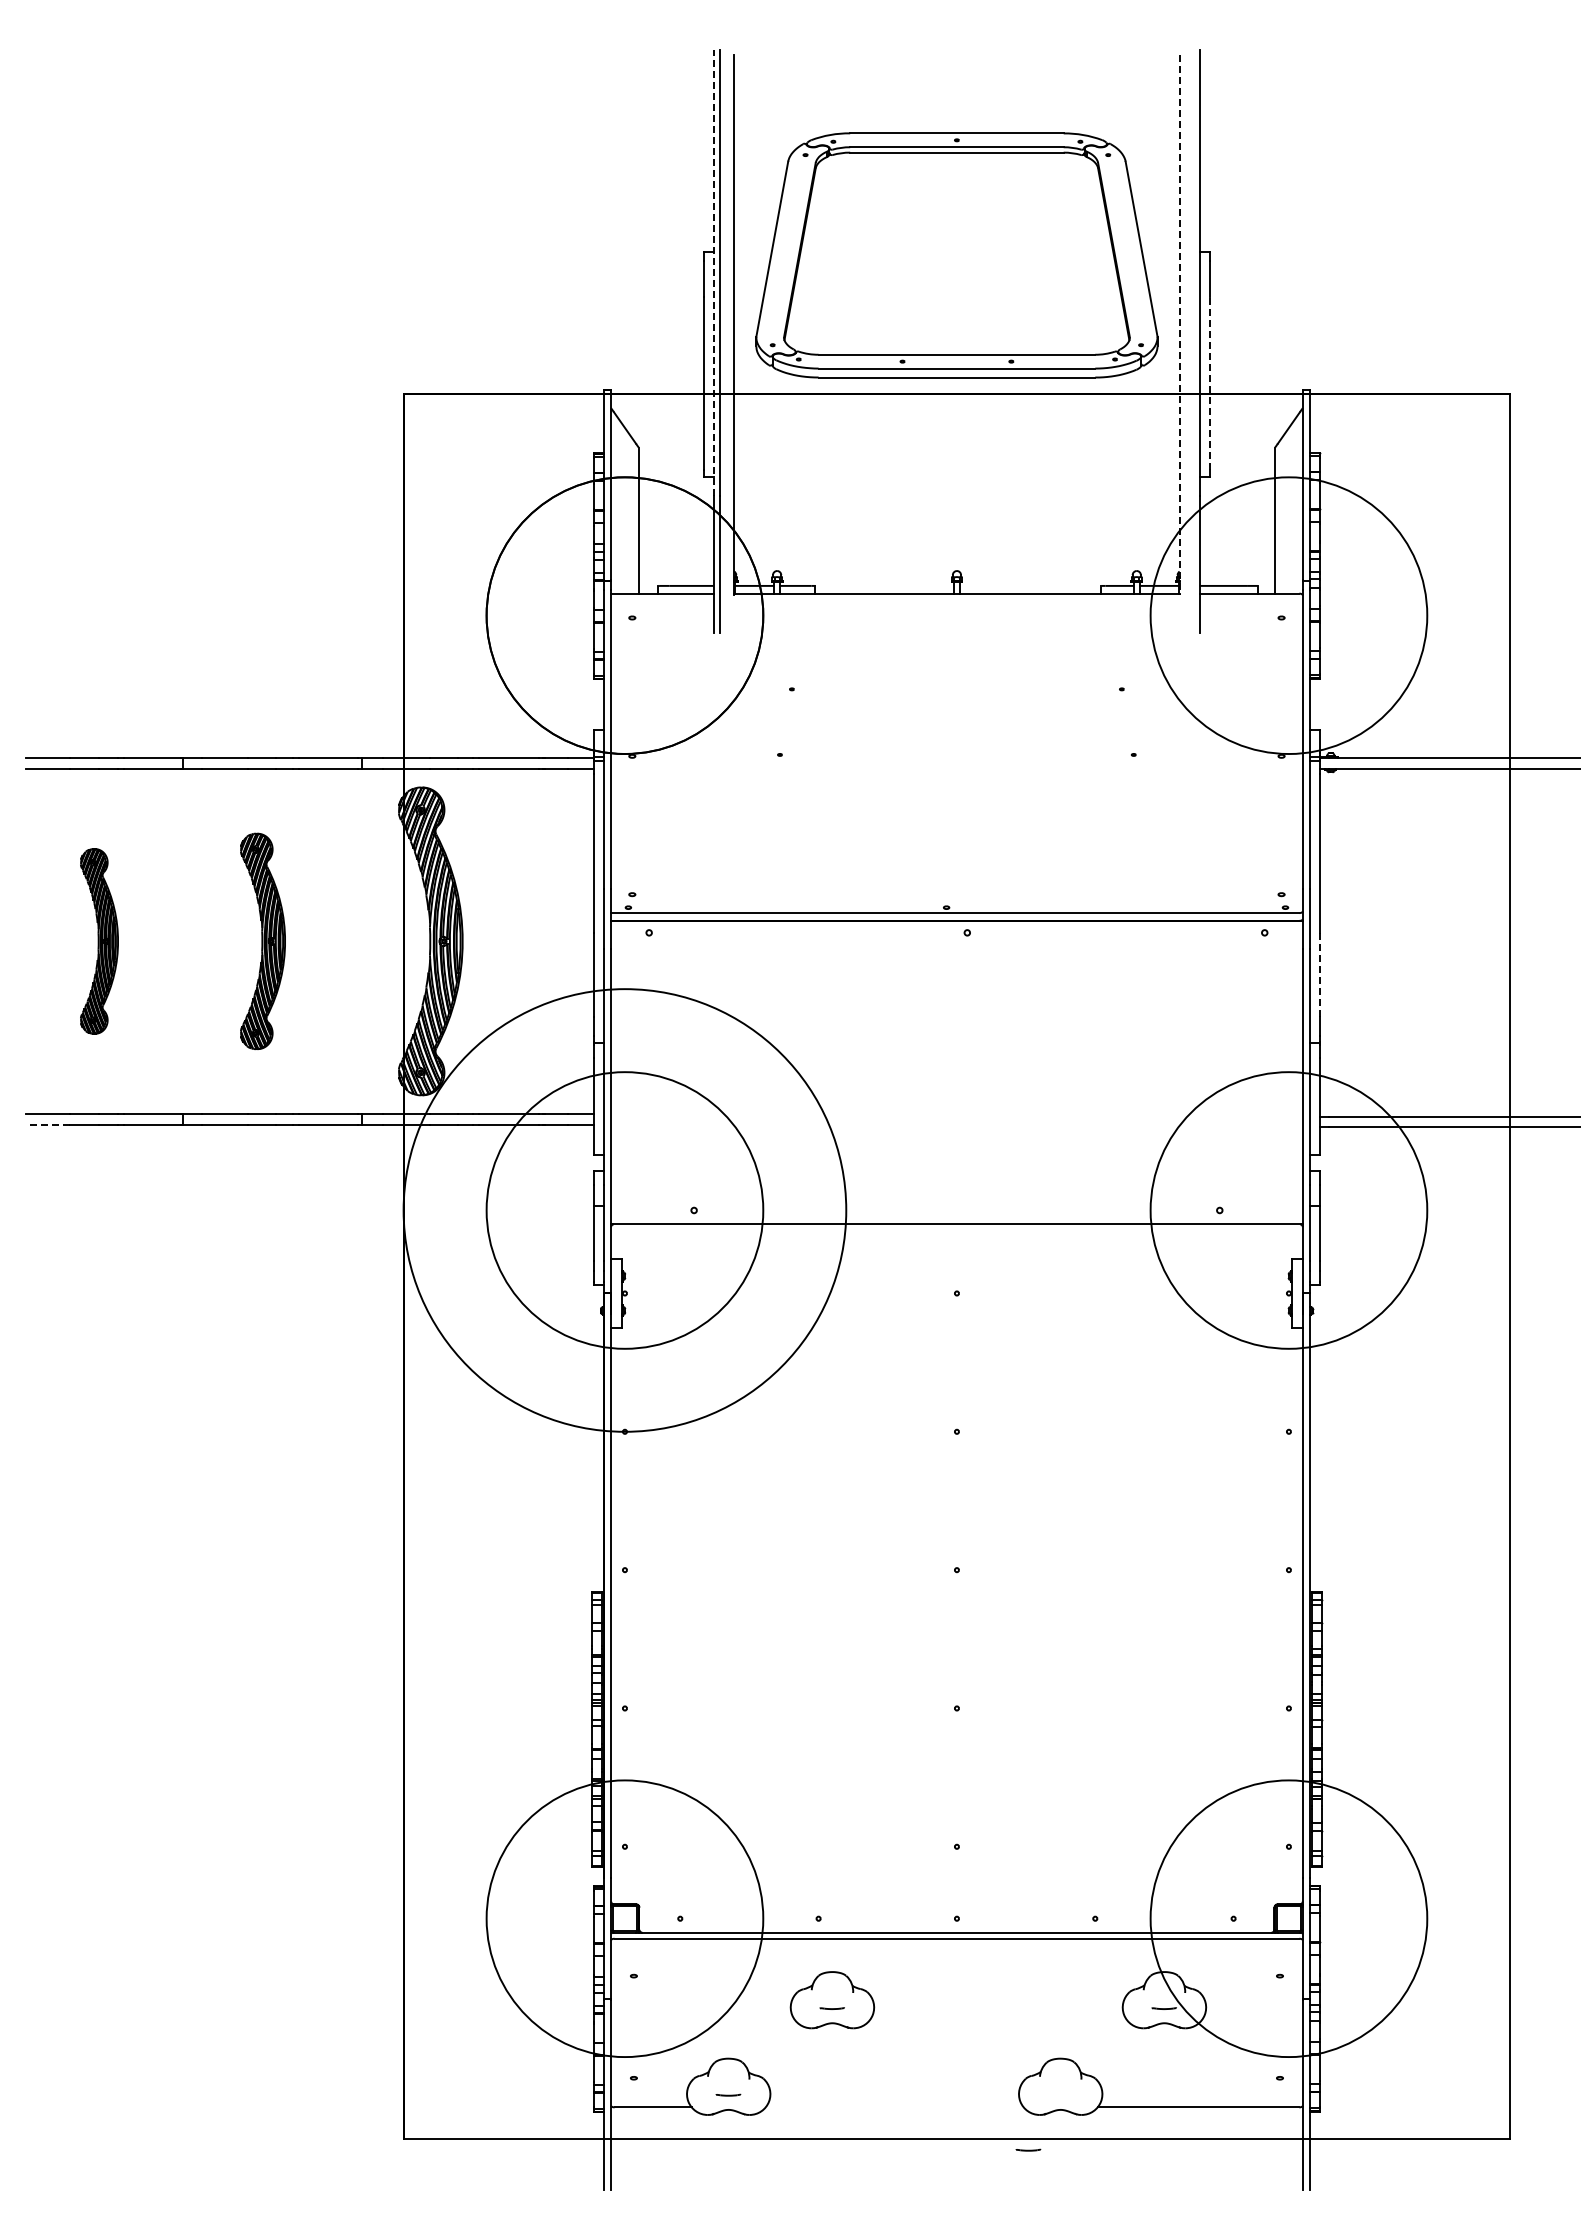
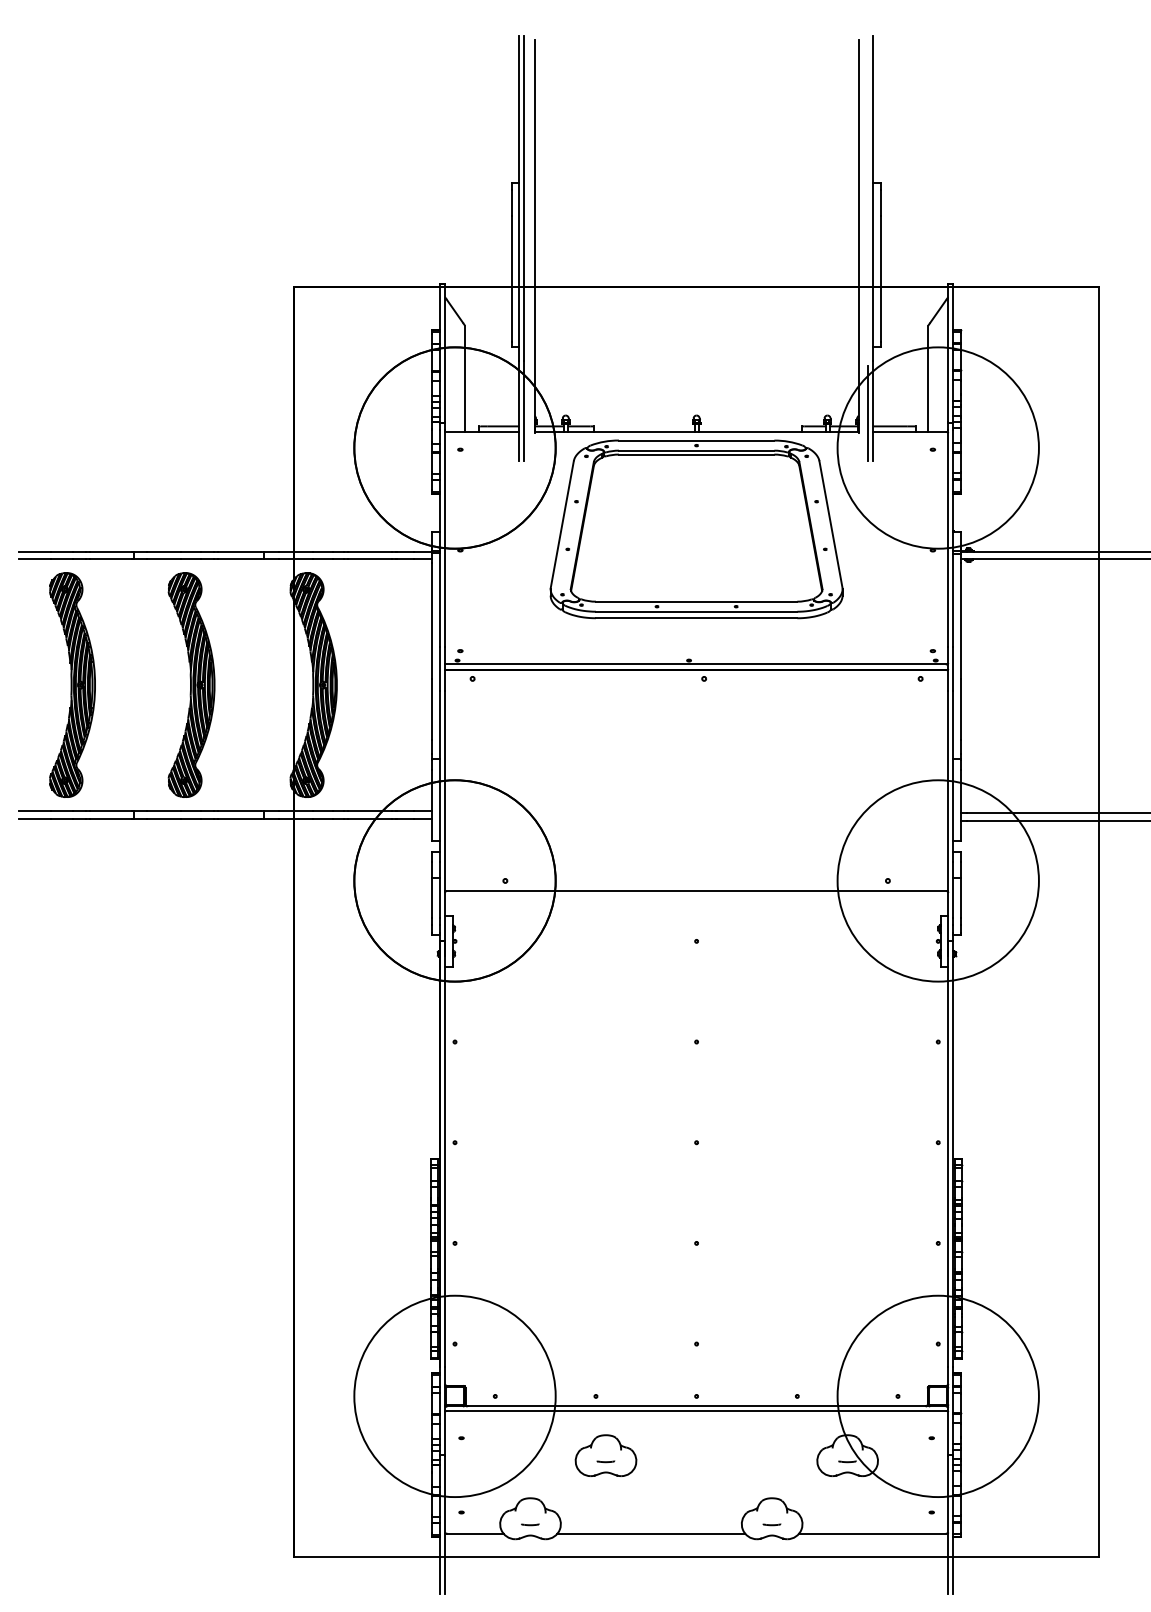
part: (956, 255) -> (696, 529), moved
line: (713, 272) -> (519, 198), dashed -> solid
line: (1179, 325) -> (858, 236), dashed -> solid
line: (1210, 383) -> (881, 279), dashed -> solid
line: (1192, 567) -> (868, 412), added
part: (99, 941) -> (72, 685), size x1.67
part: (262, 941) -> (191, 685), size x1.43
line: (1320, 975) -> (961, 709), dashed -> solid
line: (47, 1124) -> (34, 818), dashed -> solid
circle: (624, 1210) -> (454, 880), size x0.62
line: (894, 2107) -> (651, 1533), added
line: (1028, 2149) -> (772, 1524), moved

